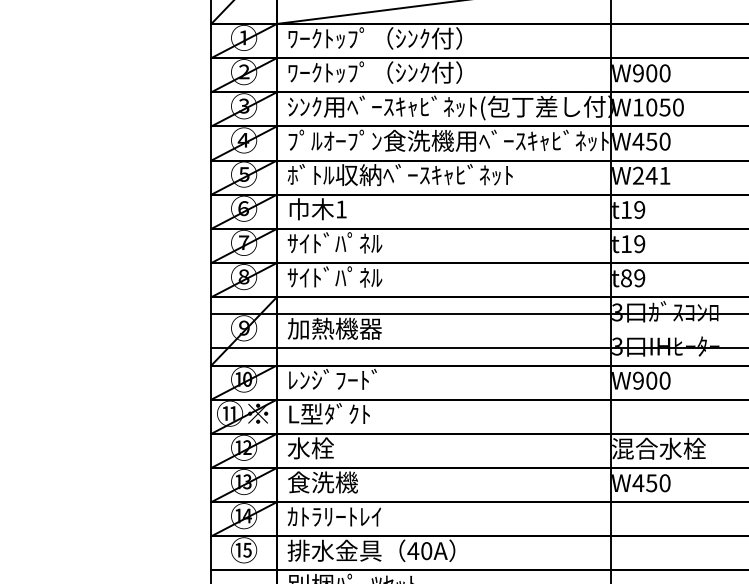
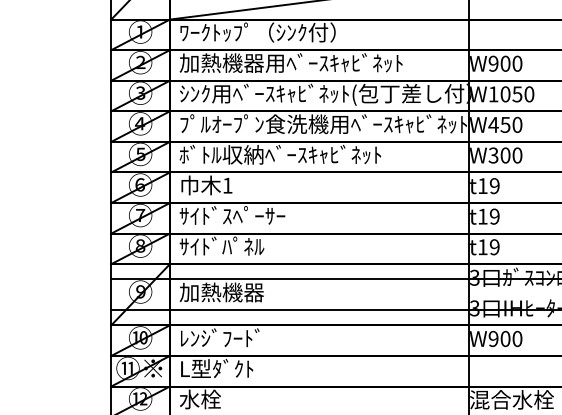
text: (411, 72) -> (290, 63), ﾜｰｸﾄｯﾌﾟ（ｼﾝｸ付） -> 加熱機器用ﾍﾞｰｽｷｬﾋﾞﾈｯﾄ
text: (651, 175) -> (505, 155), W241 -> W300
text: (370, 242) -> (253, 215), ｻｲﾄﾞﾊﾟﾈﾙ -> ｻｲﾄﾞｽﾍﾟｰｻｰ
text: (626, 278) -> (482, 247), t89 -> t19

